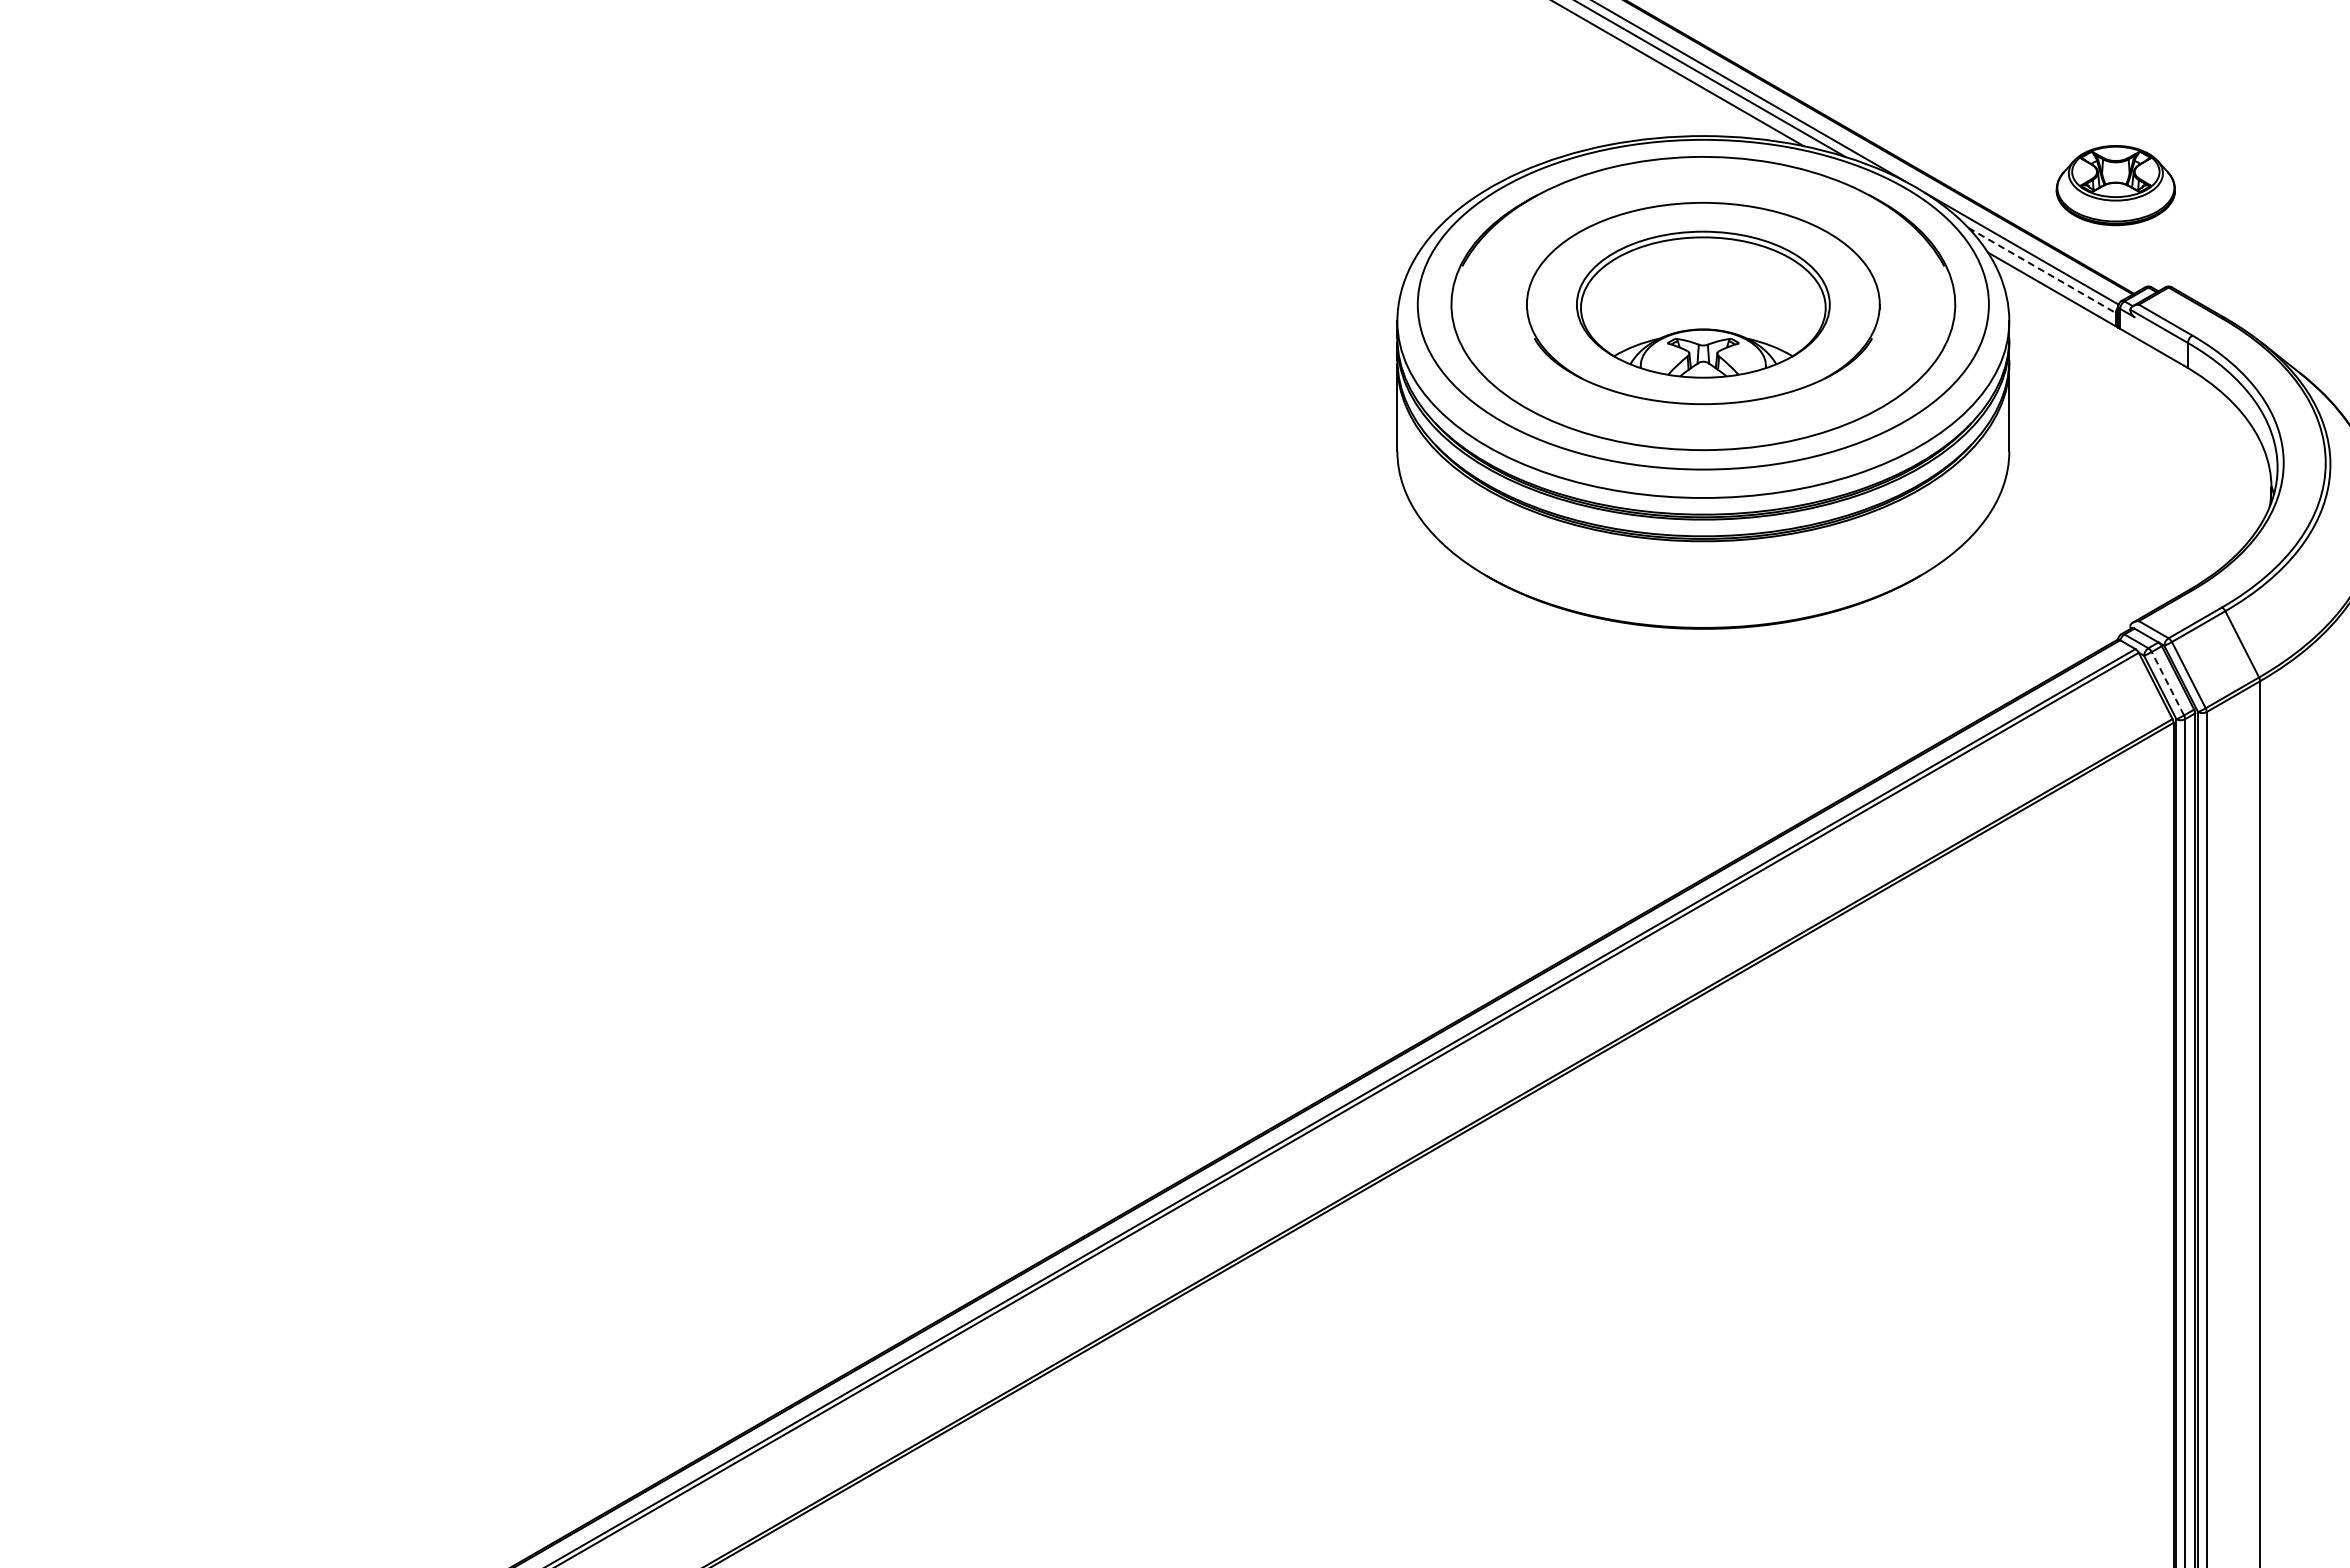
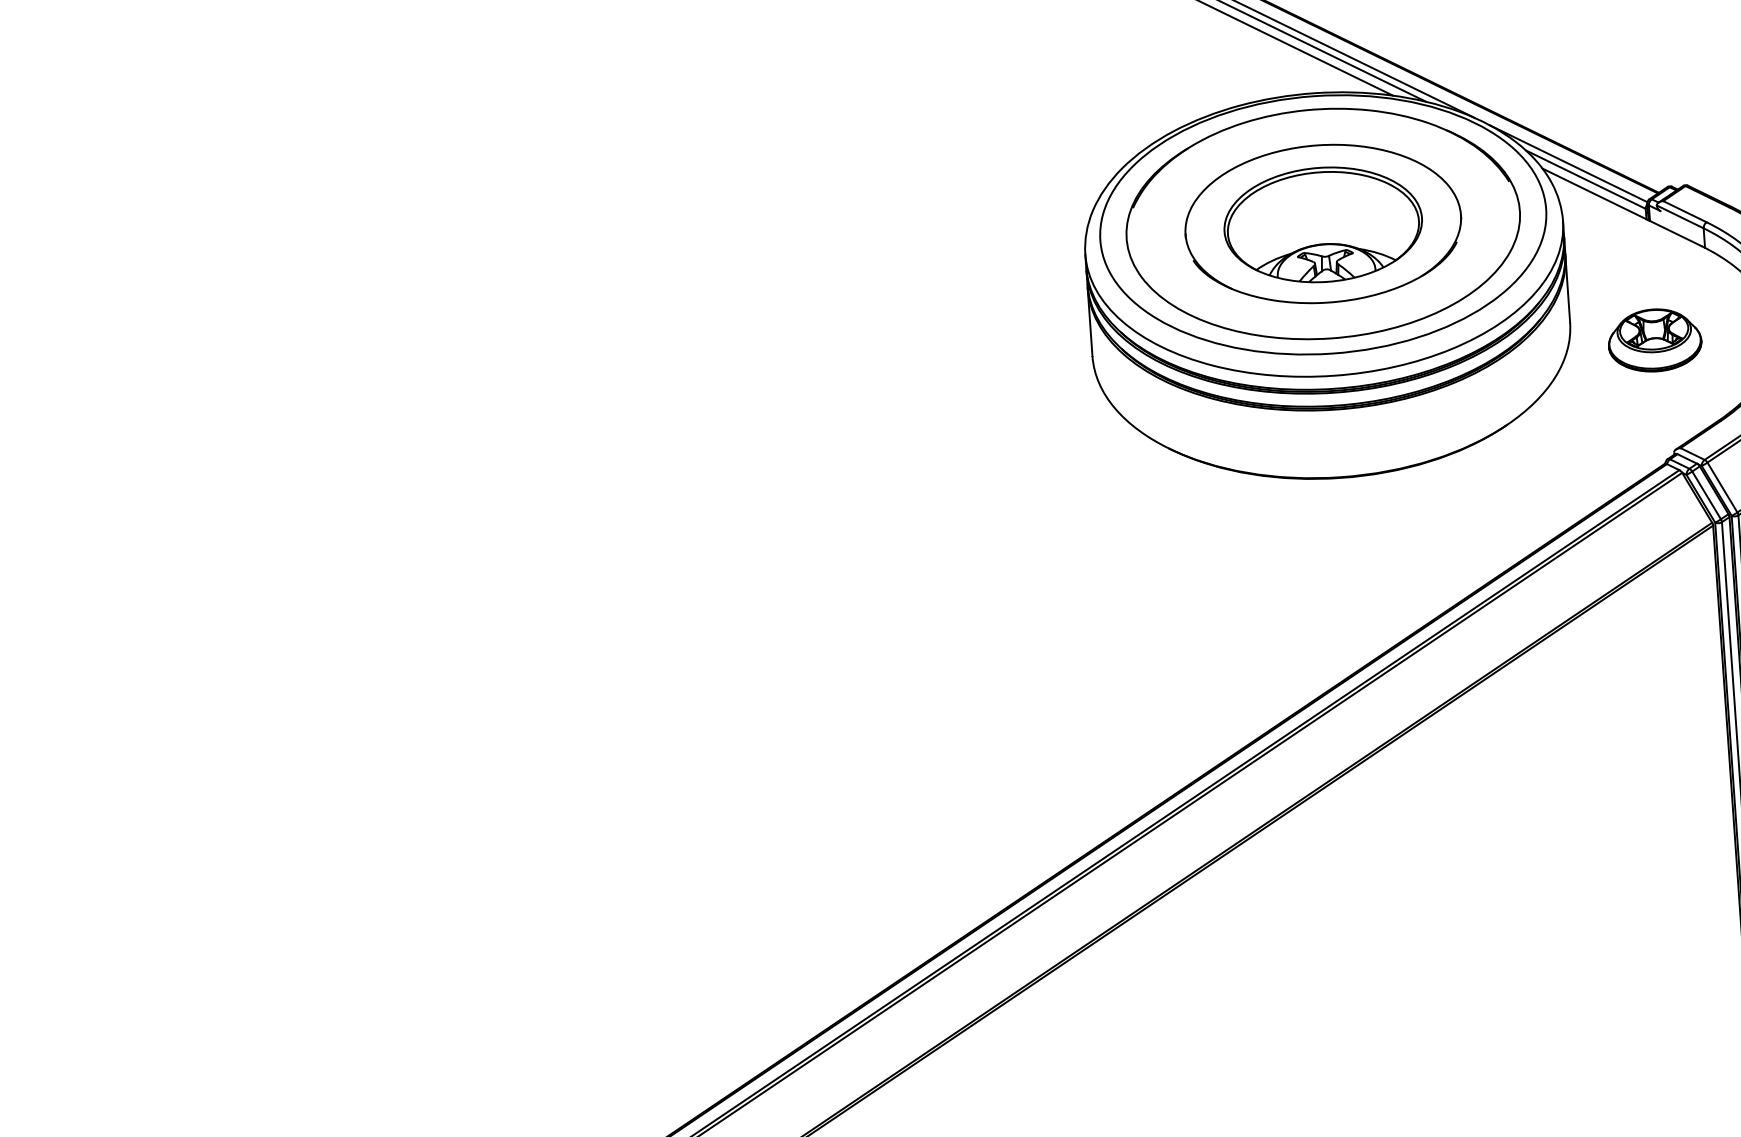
part: (2115, 185) -> (1654, 340), moved
line: (2042, 270) -> (1586, 179), dashed -> solid
line: (2167, 683) -> (1706, 495), dashed -> solid

